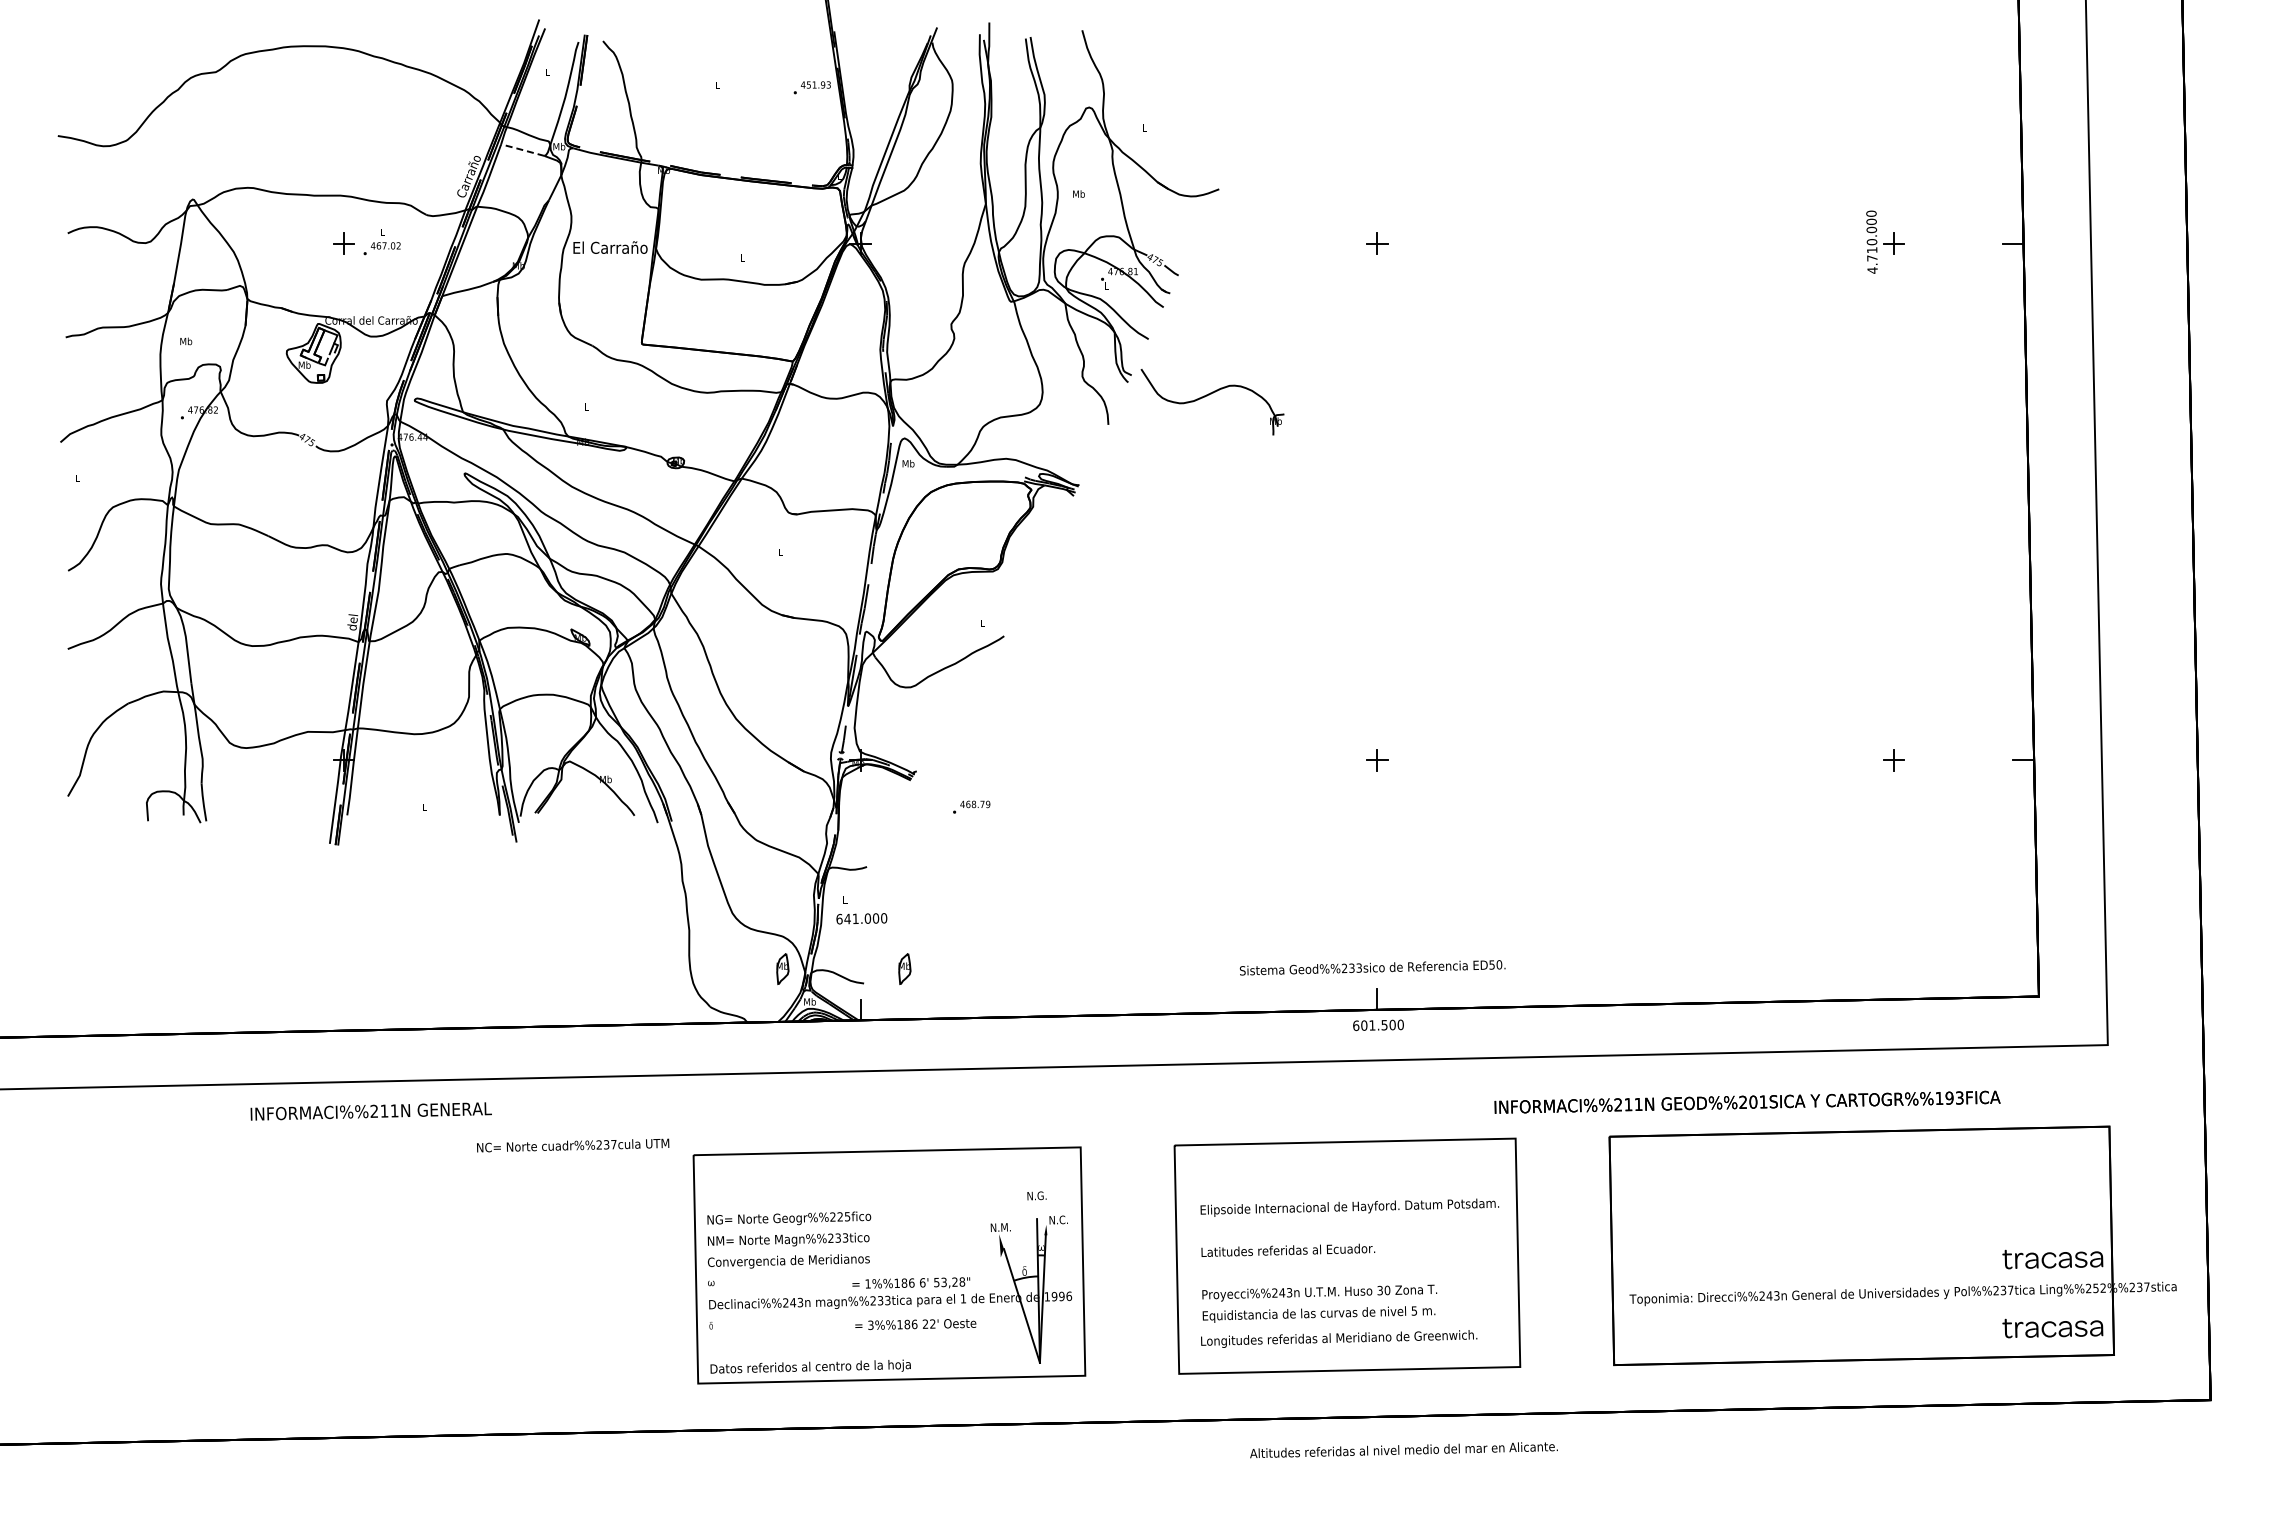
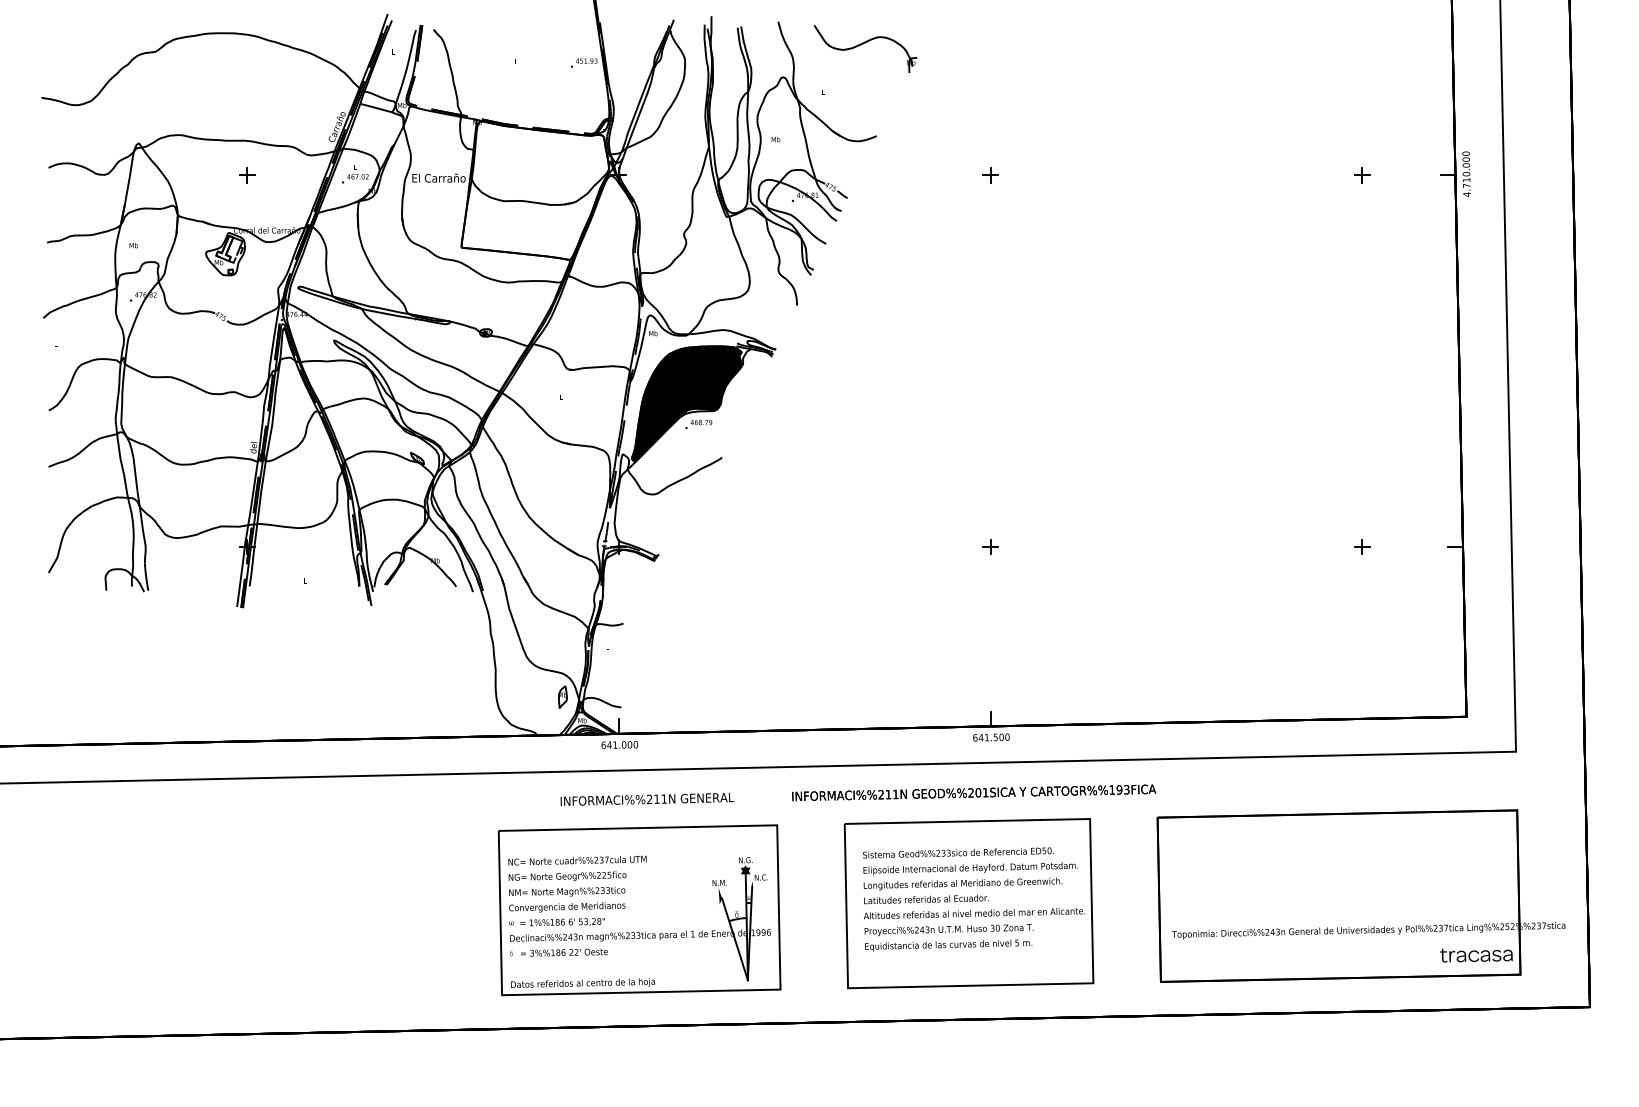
line: (521, 149) -> (374, 107), dashed -> solid
text: (1871, 241) -> (1466, 173), moved
text: (381, 242) -> (354, 174), moved
part: (1209, 395) -> (863, 44), moved
fill: (954, 560) -> (686, 403), added
text: (971, 806) -> (698, 424), moved
text: (861, 918) -> (619, 744), moved
text: (1372, 967) -> (958, 852), moved
part: (904, 968) -> (650, 696), removed
text: (1364, 1025) -> (981, 737), 601.500 -> 641.500
text: (1747, 1101) -> (974, 792), moved
text: (370, 1111) -> (646, 799), moved
text: (573, 1145) -> (577, 860), moved
fill: (1036, 1210) -> (745, 870), added
part: (2052, 1259) -> (1476, 905), removed
text: (911, 1282) -> (562, 921), moved
text: (915, 1324) -> (564, 952), moved
text: (1339, 1338) -> (963, 883), moved
text: (1403, 1450) -> (974, 913), moved

